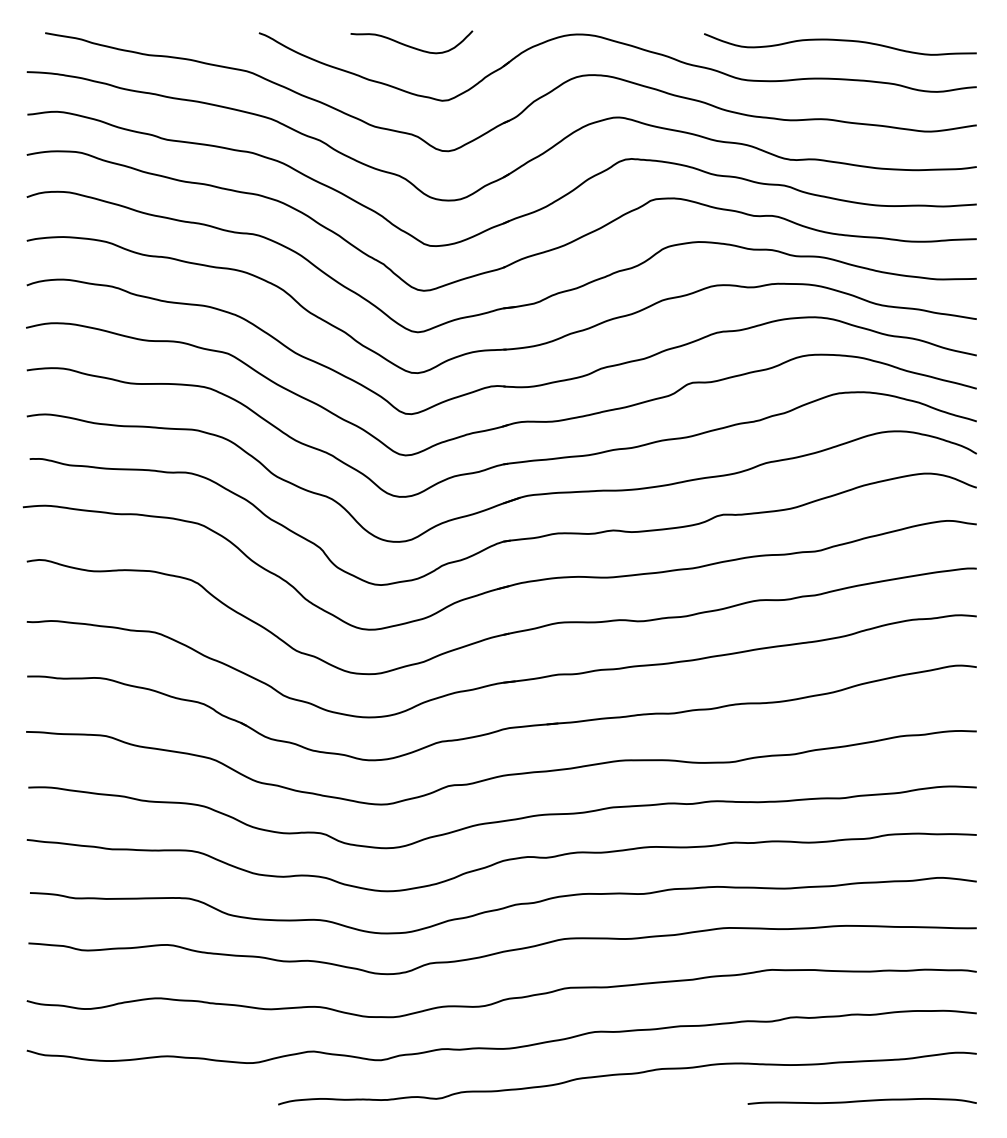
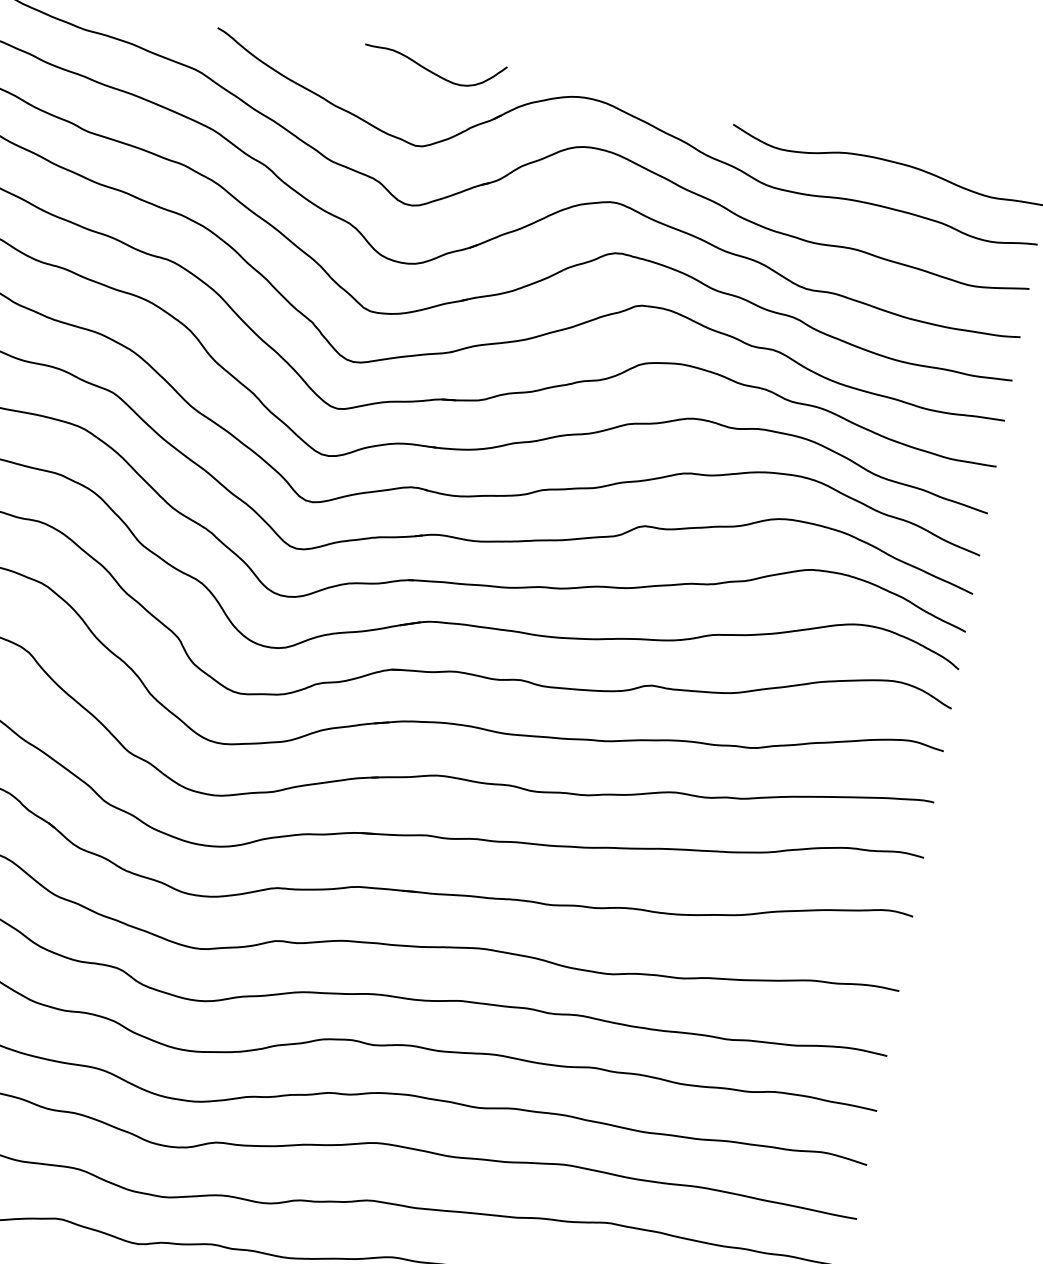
curve: (409, 45) -> (430, 70), moved

